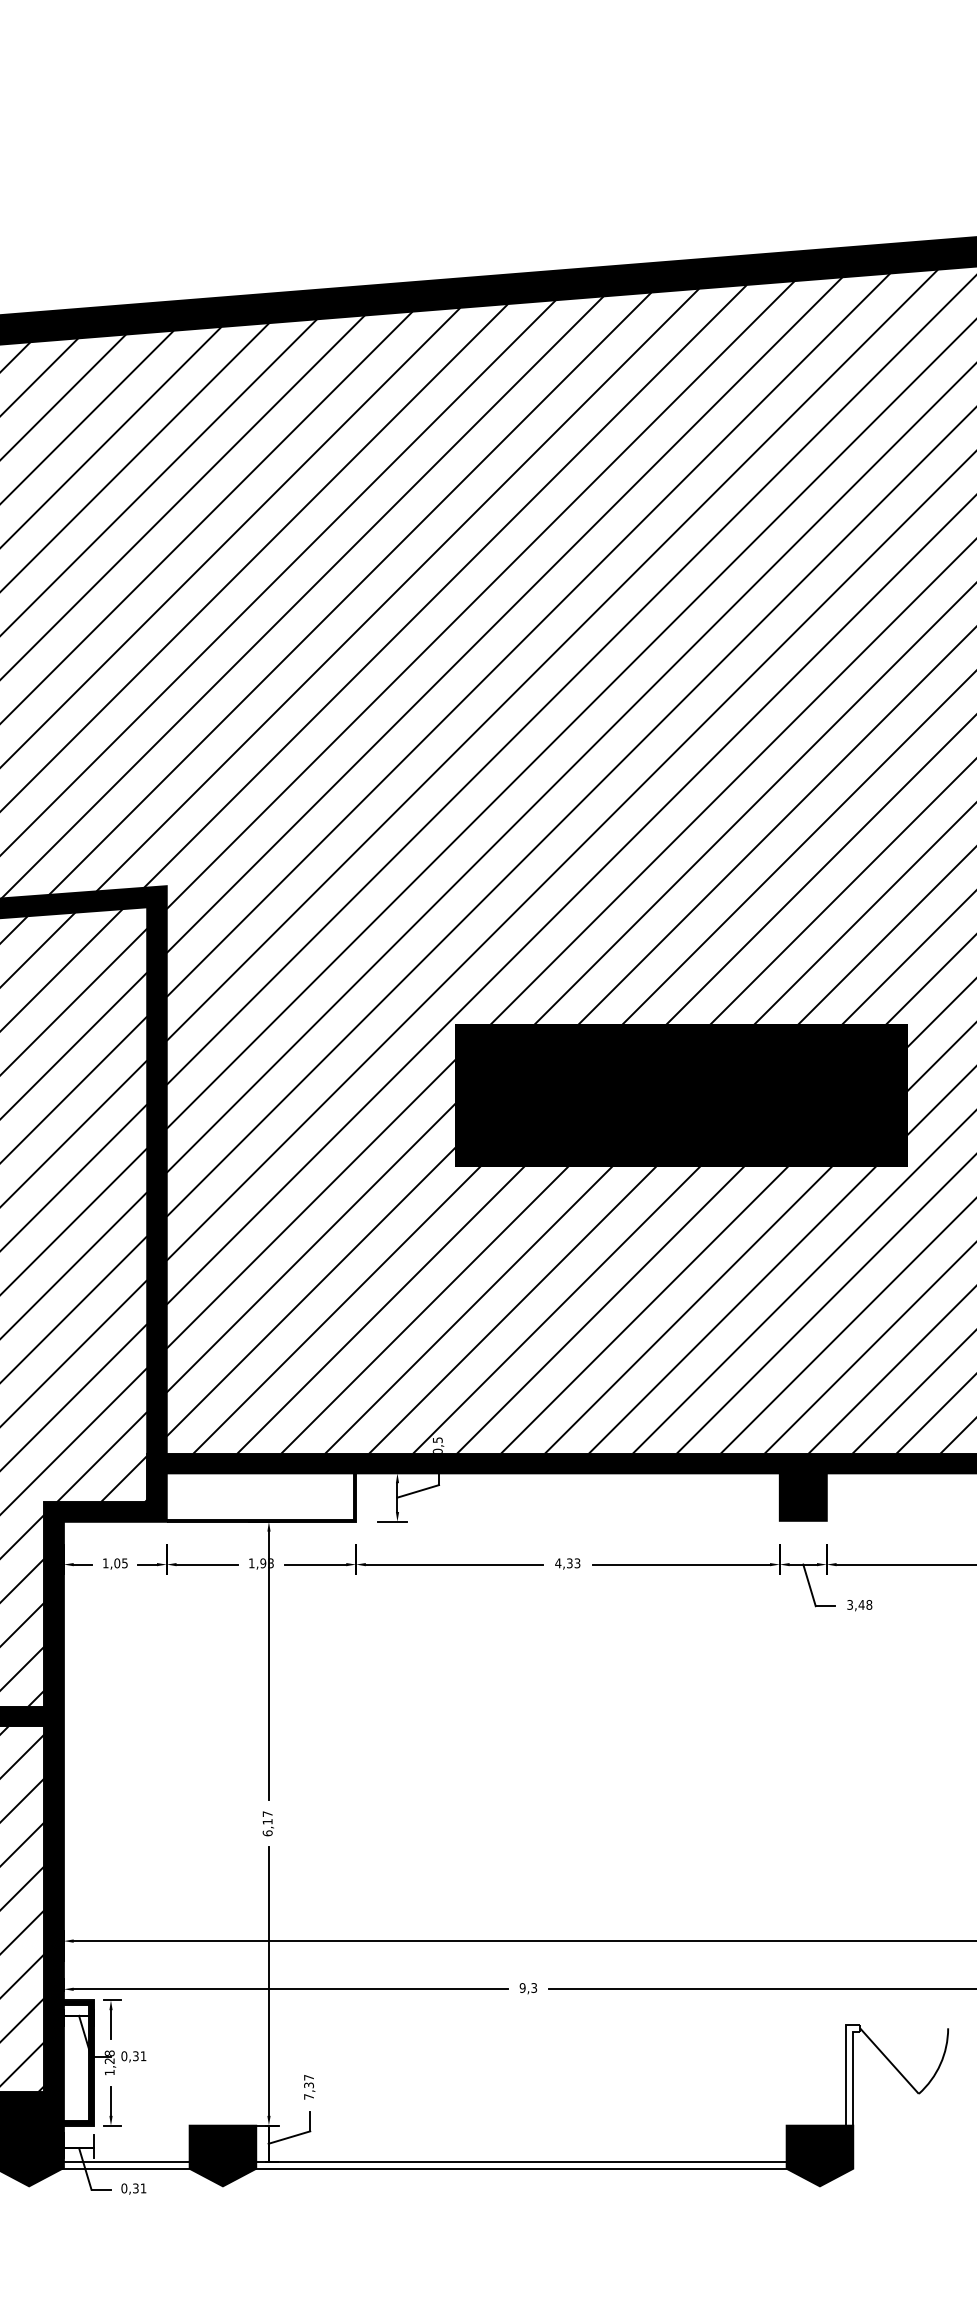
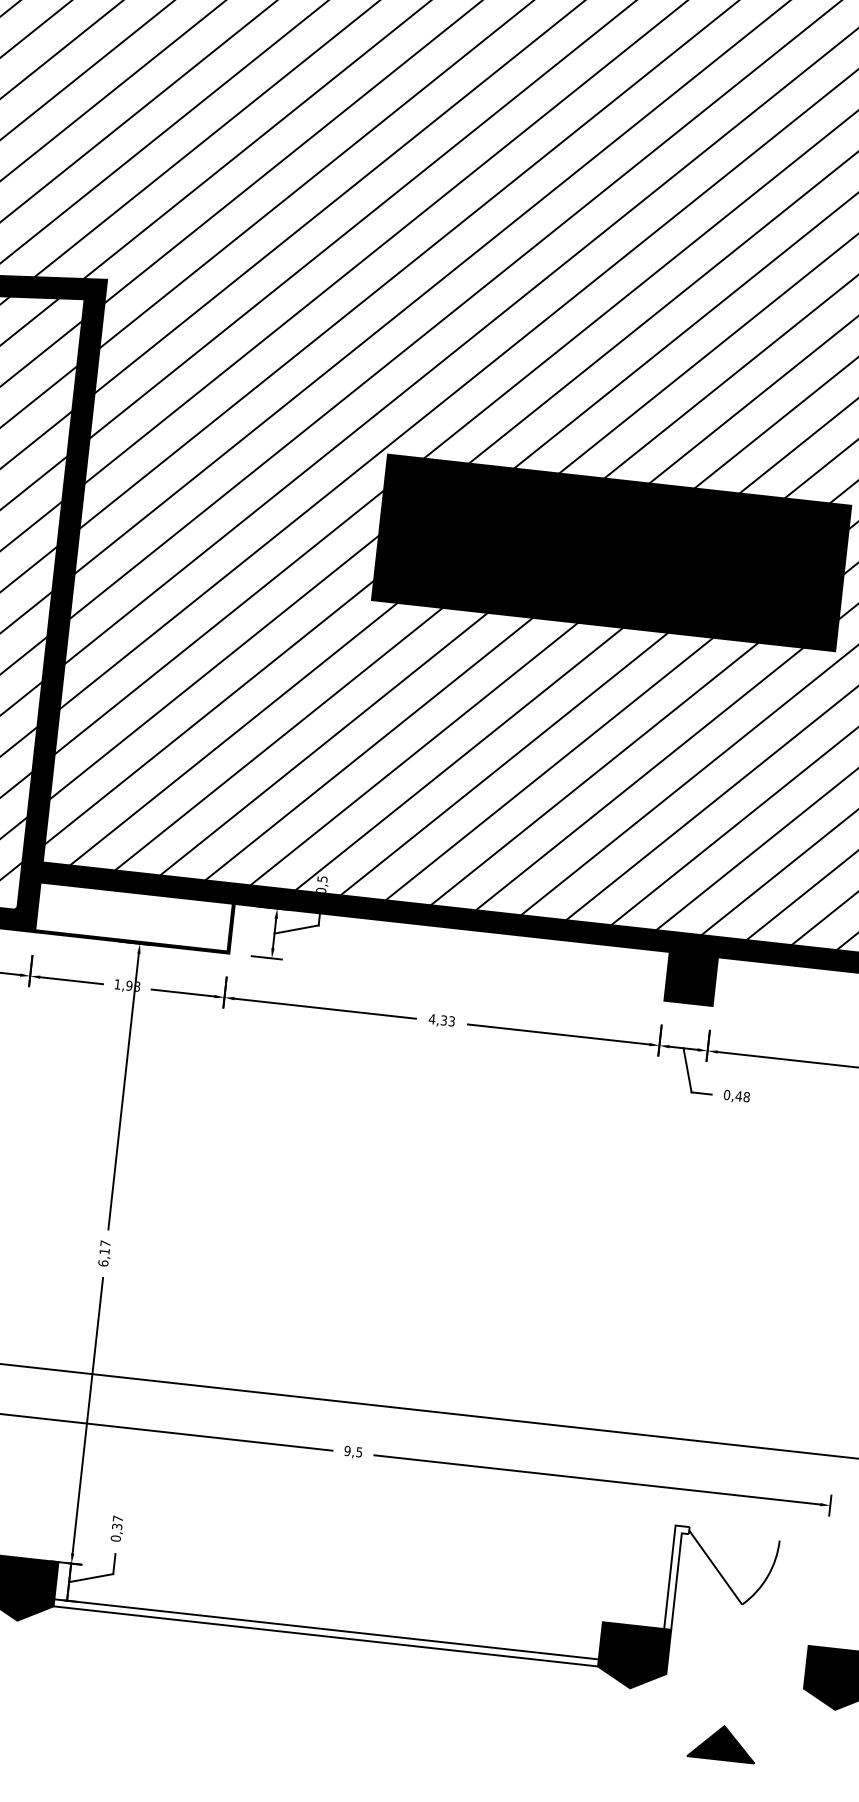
text: (850, 1604) -> (727, 1094), 3,48 -> 0,48
text: (533, 1987) -> (358, 1451), 9,3 -> 9,5
text: (308, 2096) -> (115, 1538), 7,37 -> 0,37
part: (914, 2228) -> (722, 1742), added

